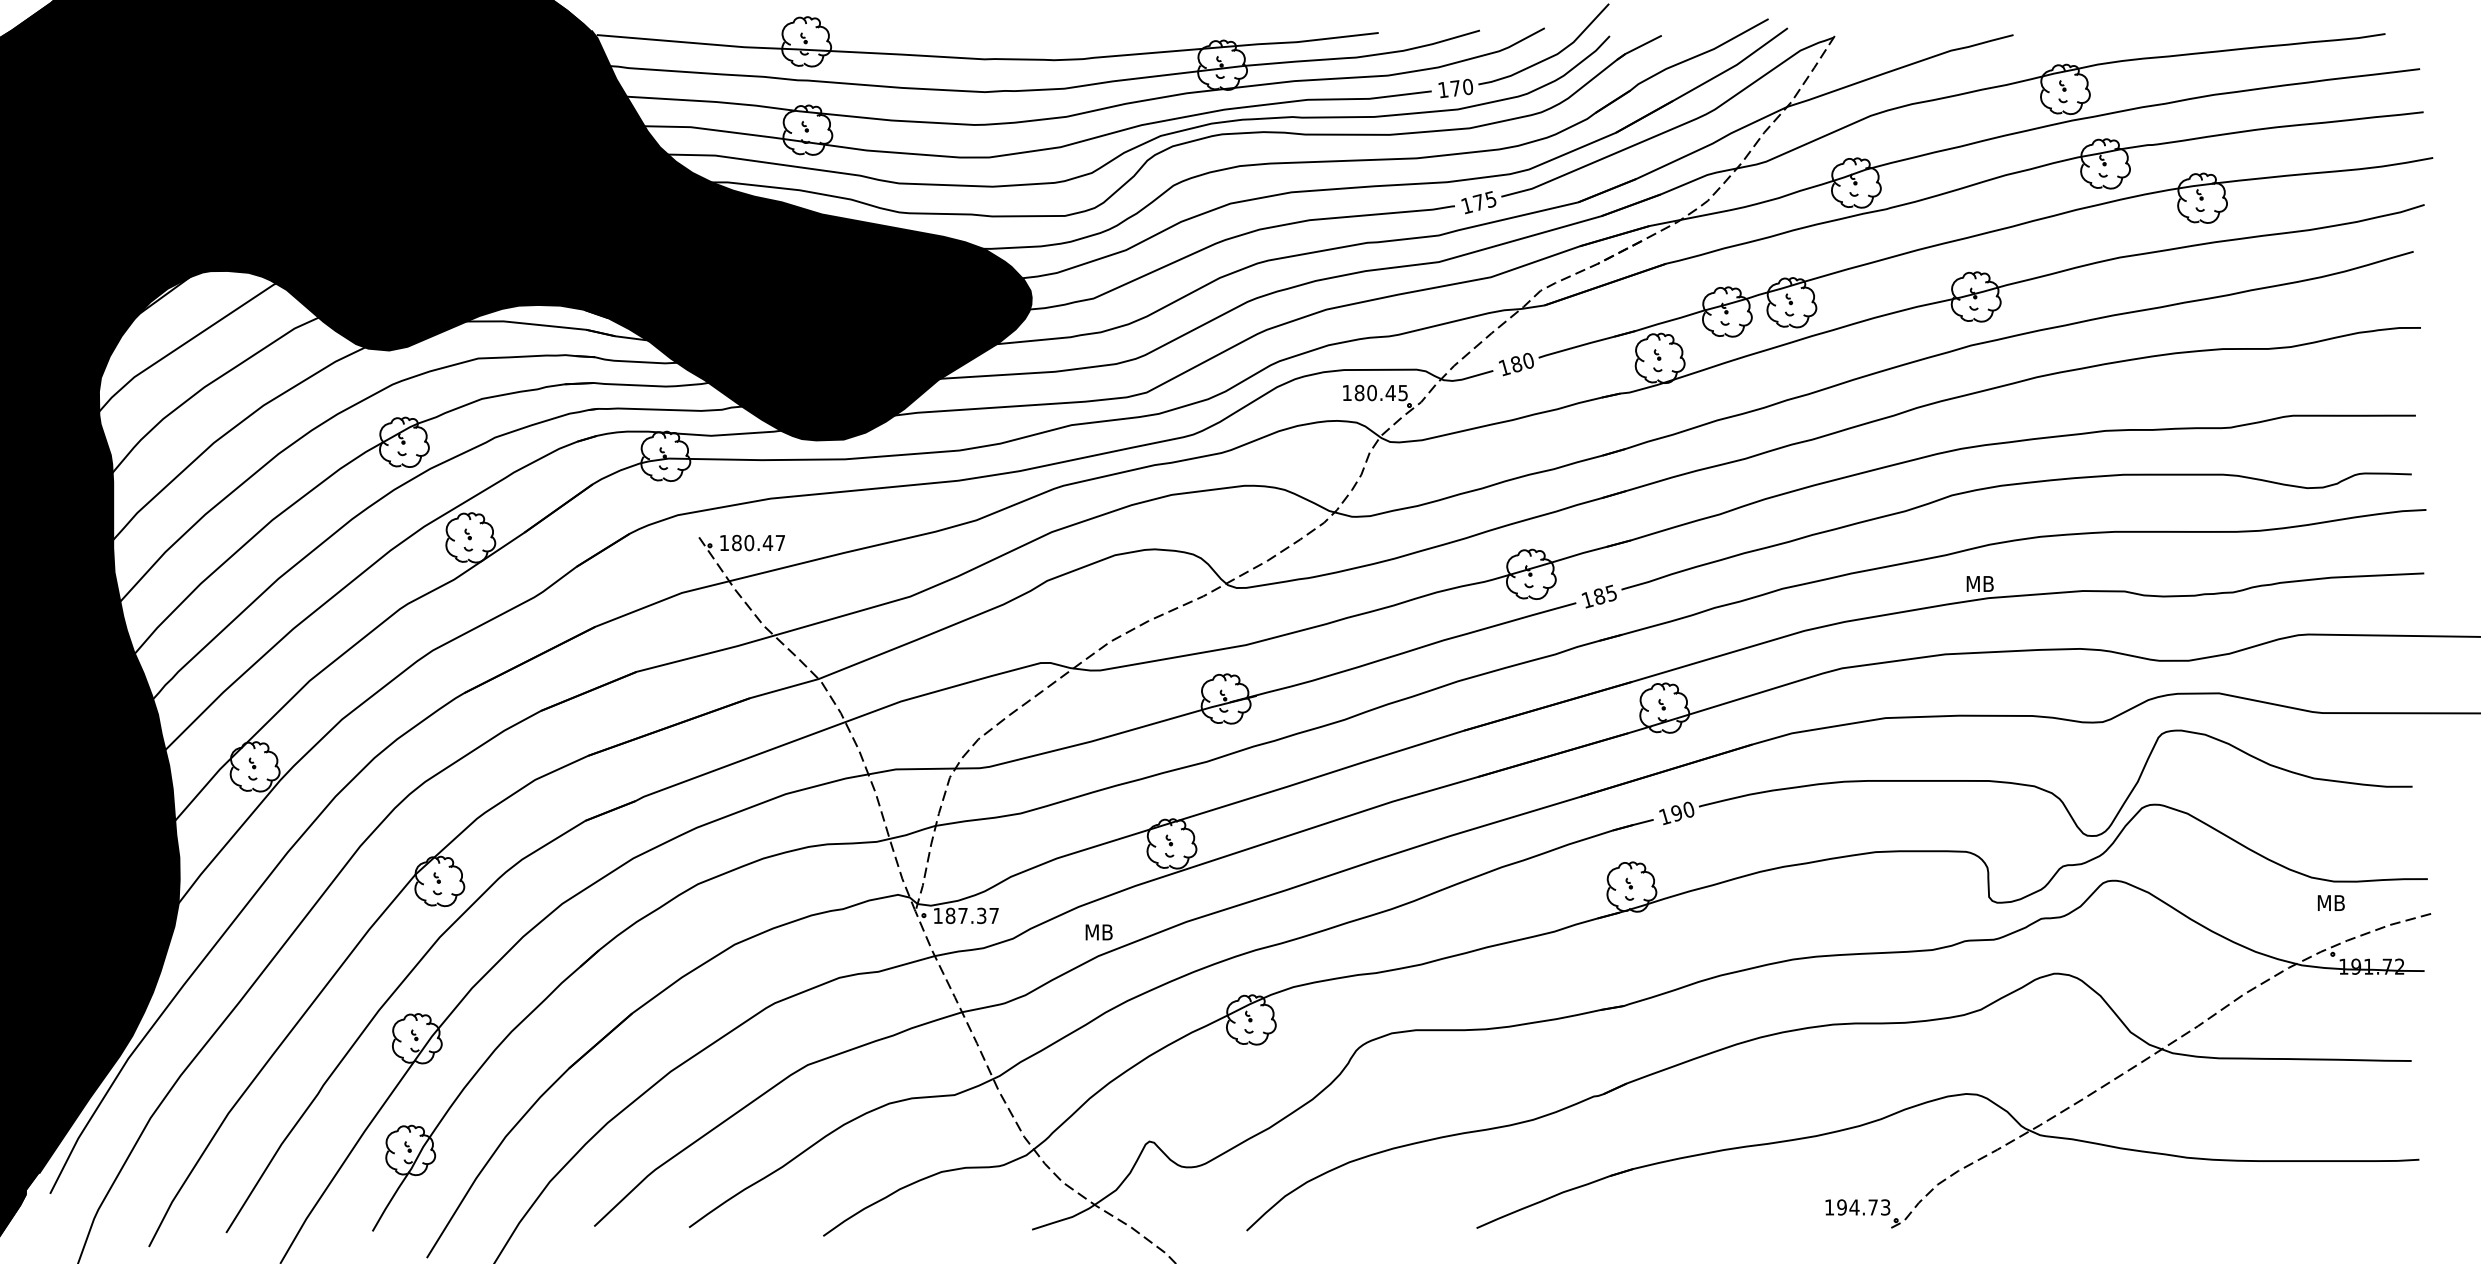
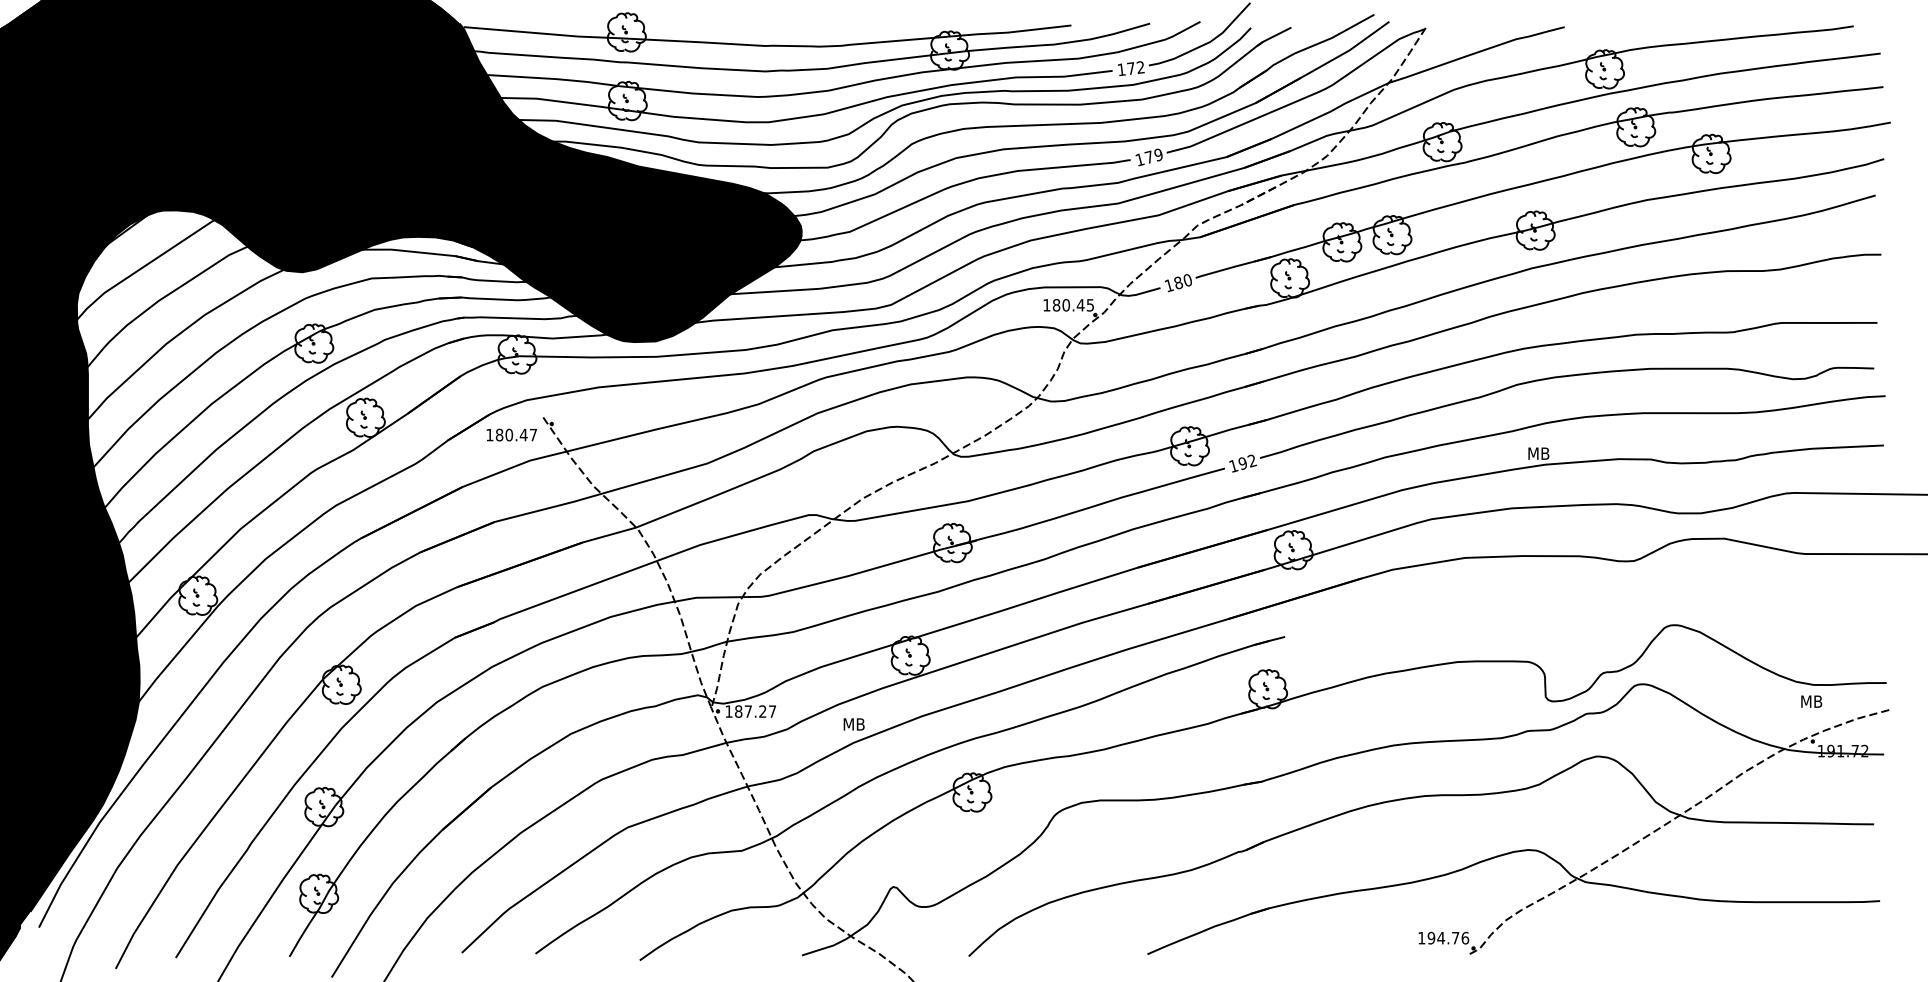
text: (1467, 87) -> (1140, 67), 170 -> 172
text: (1490, 199) -> (1158, 154), 175 -> 179
text: (752, 542) -> (511, 434), moved
text: (1605, 594) -> (1247, 461), 185 -> 192
part: (2035, 782) -> (1581, 607), removed
text: (981, 916) -> (762, 712), 187.37 -> 187.27
text: (1885, 1207) -> (1465, 938), 194.73 -> 194.76

